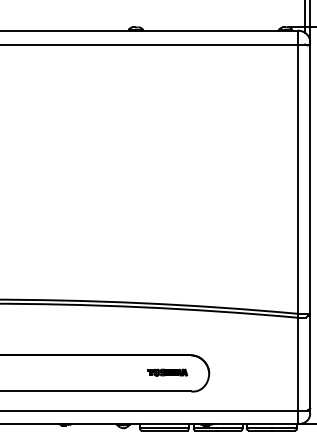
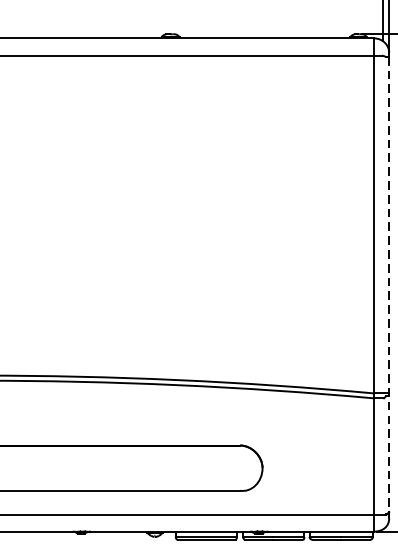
line: (310, 226) -> (389, 283), solid -> dashed
part: (167, 372) -> (210, 466), removed

